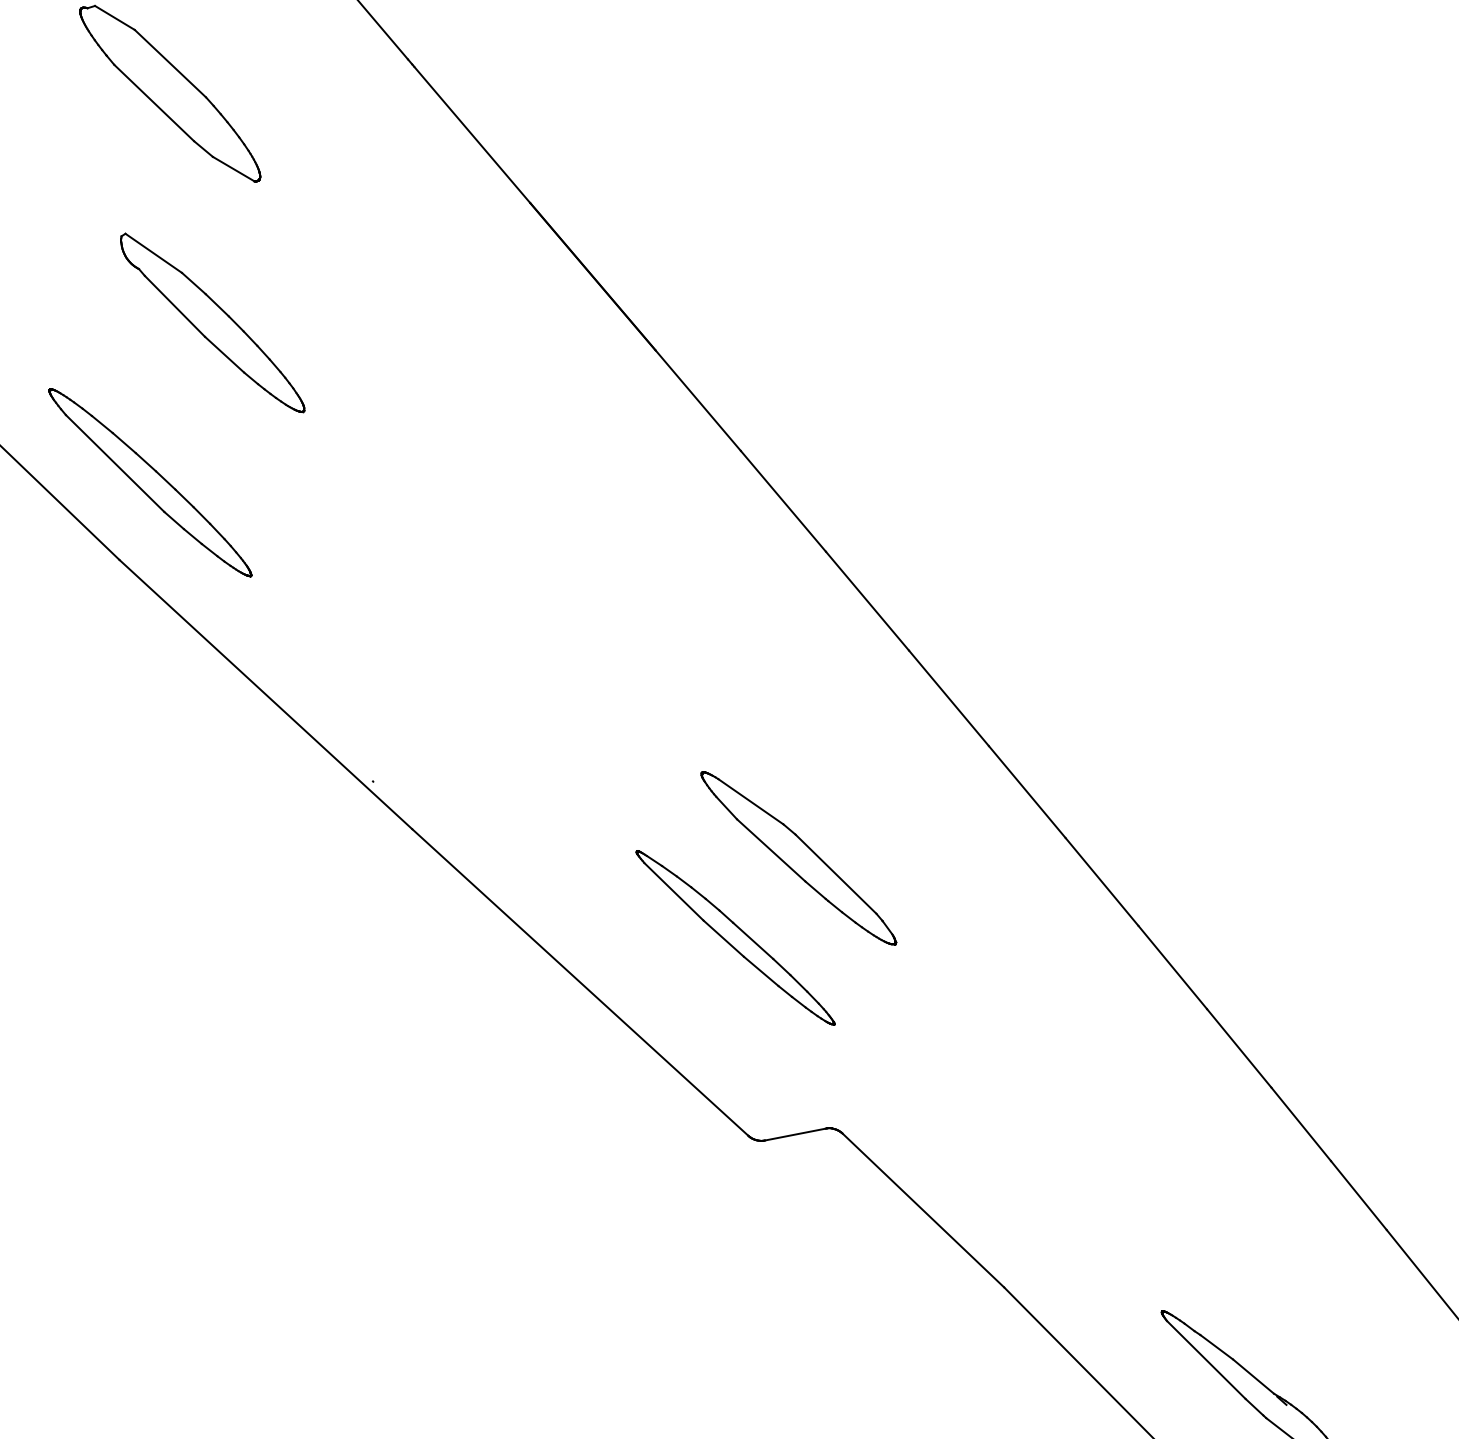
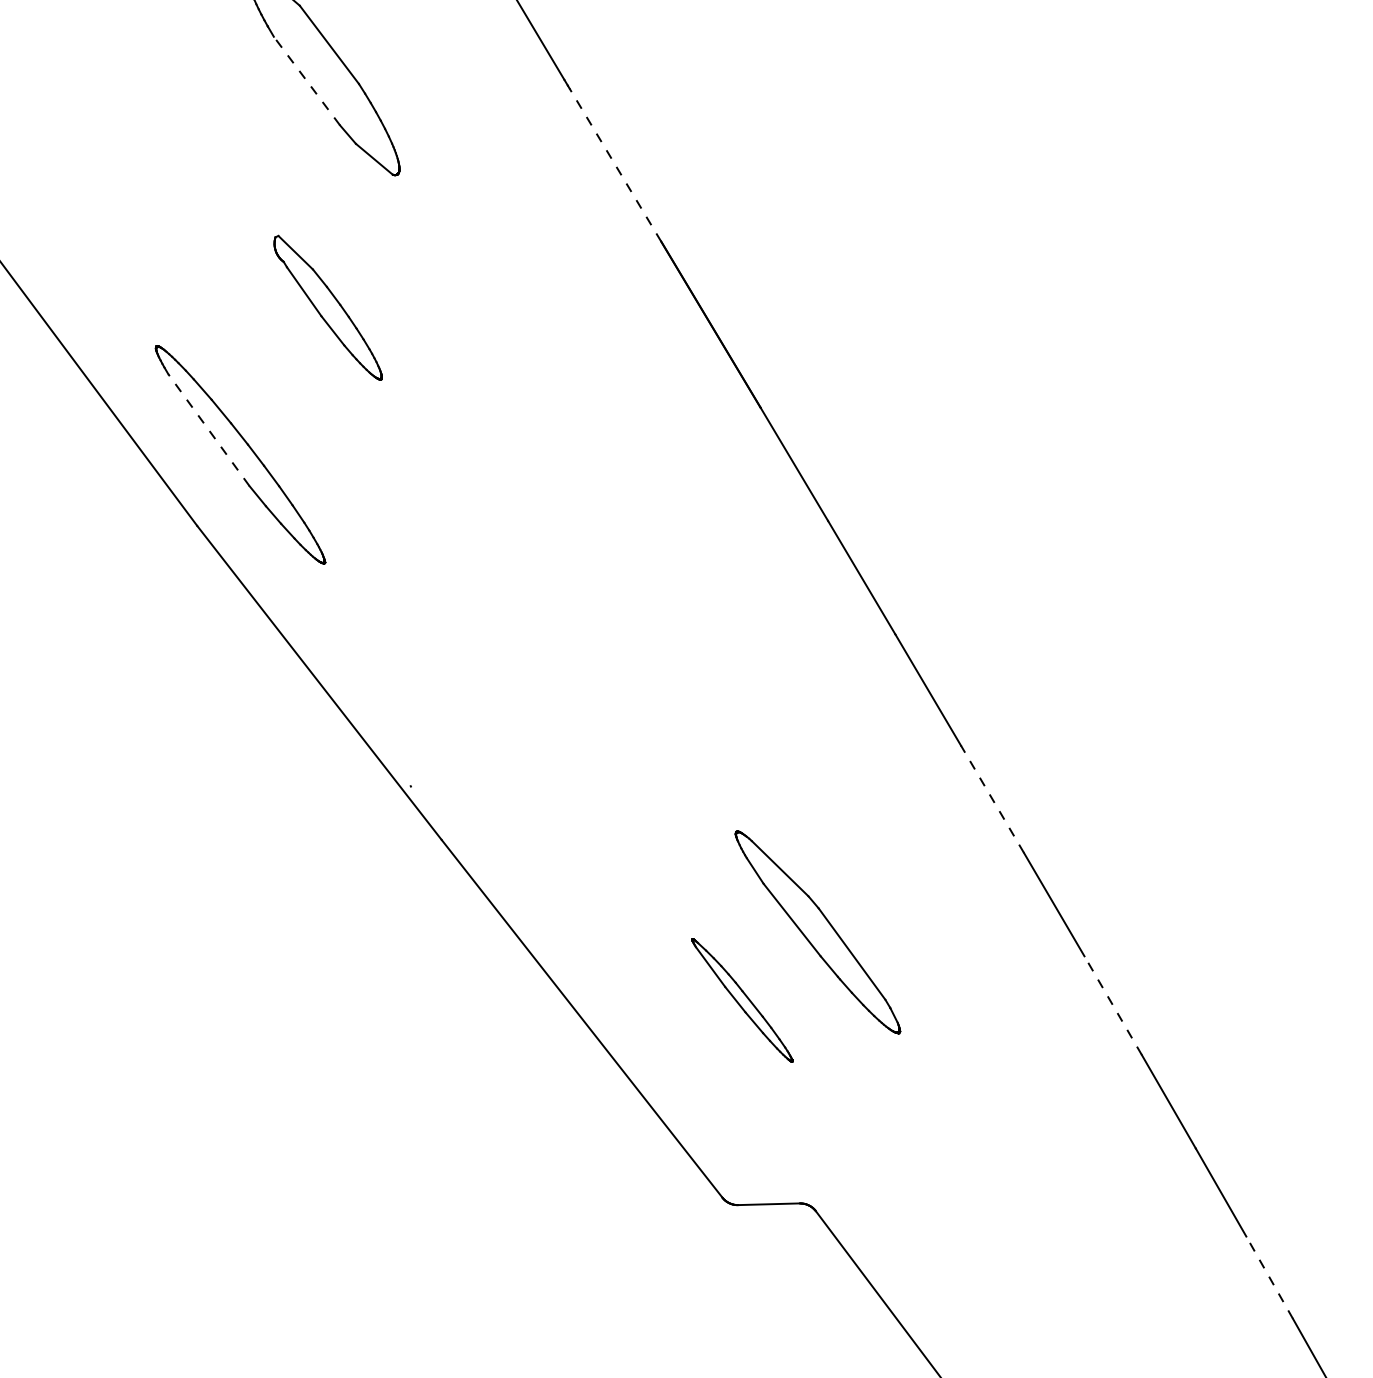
line: (153, 102) -> (306, 80), solid -> dashed
line: (472, 134) -> (615, 164), solid -> dashed
part: (212, 322) -> (328, 307), size x0.7
line: (114, 463) -> (208, 429), solid -> dashed
line: (948, 697) -> (992, 798), solid -> dashed
line: (1101, 881) -> (1112, 1005), solid -> dashed
part: (735, 937) -> (742, 999), size x0.6
line: (1300, 1124) -> (1268, 1277), solid -> dashed

